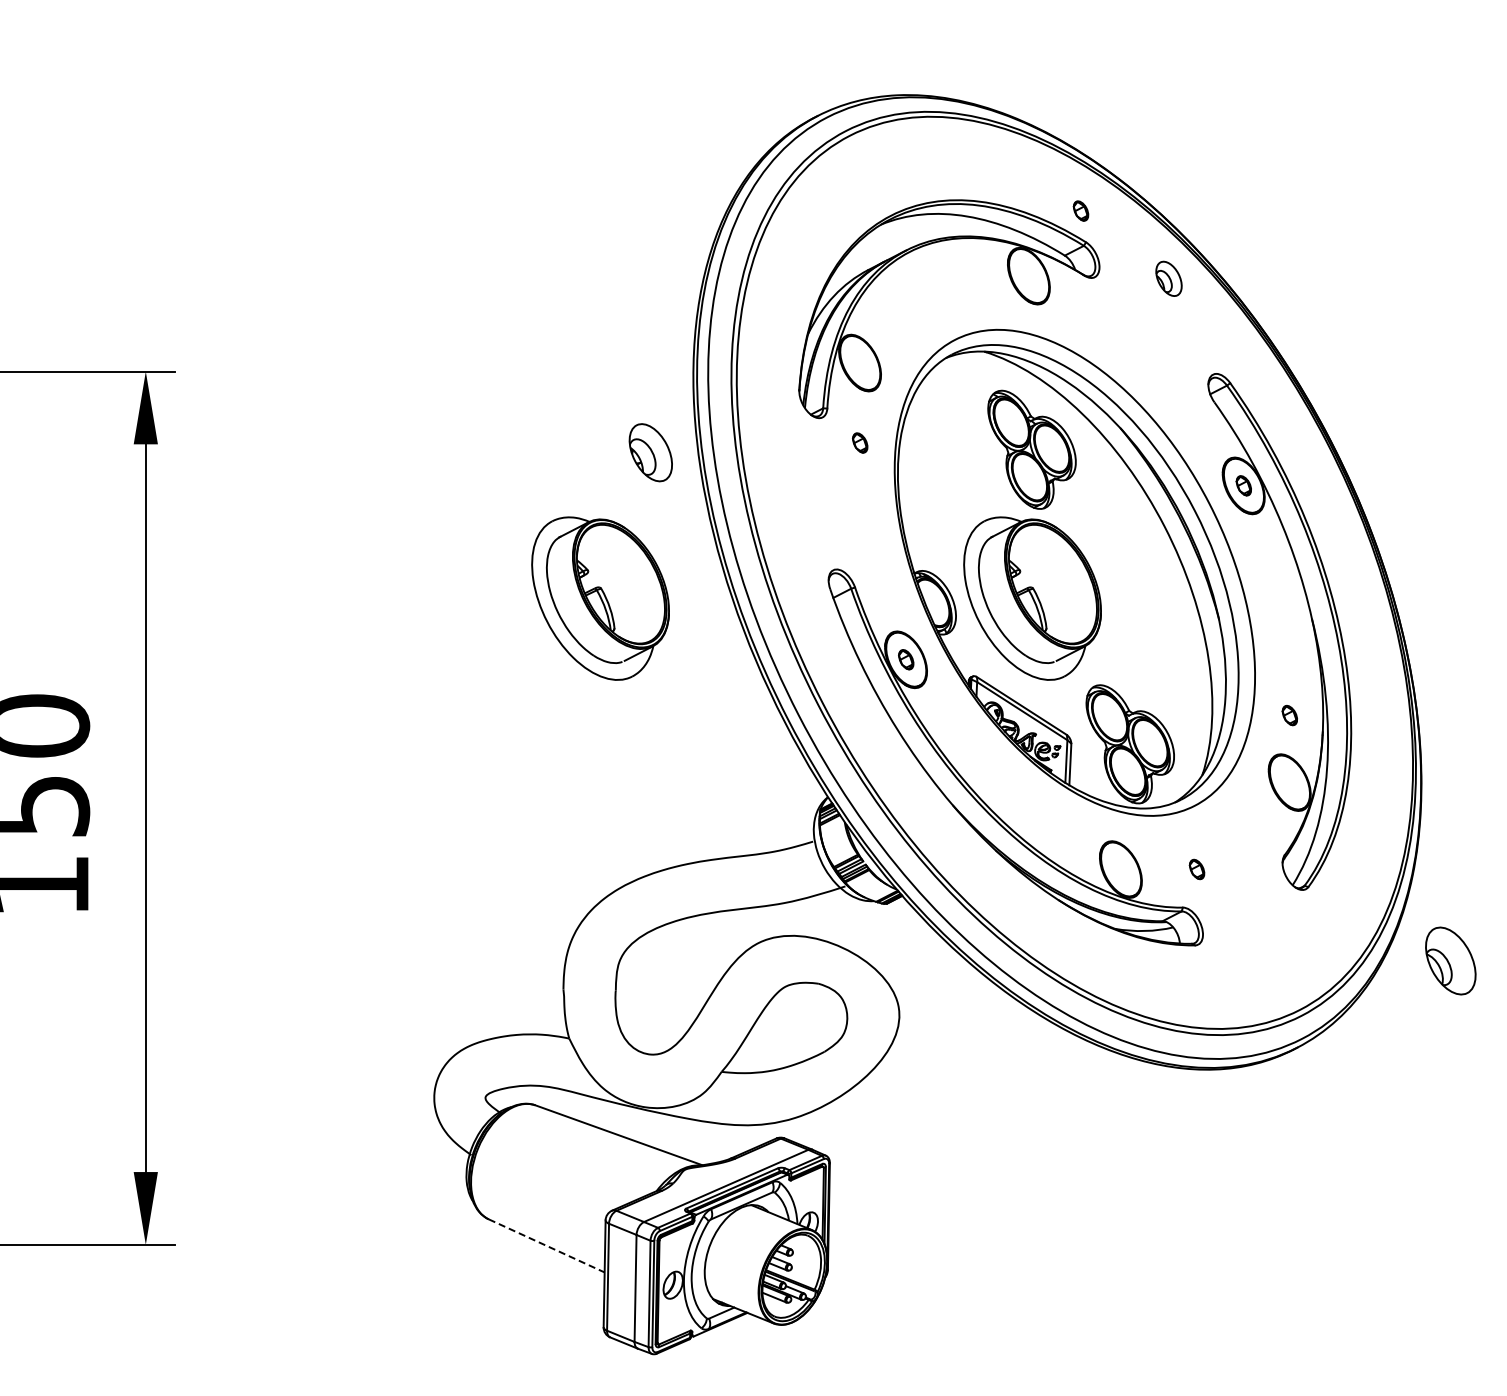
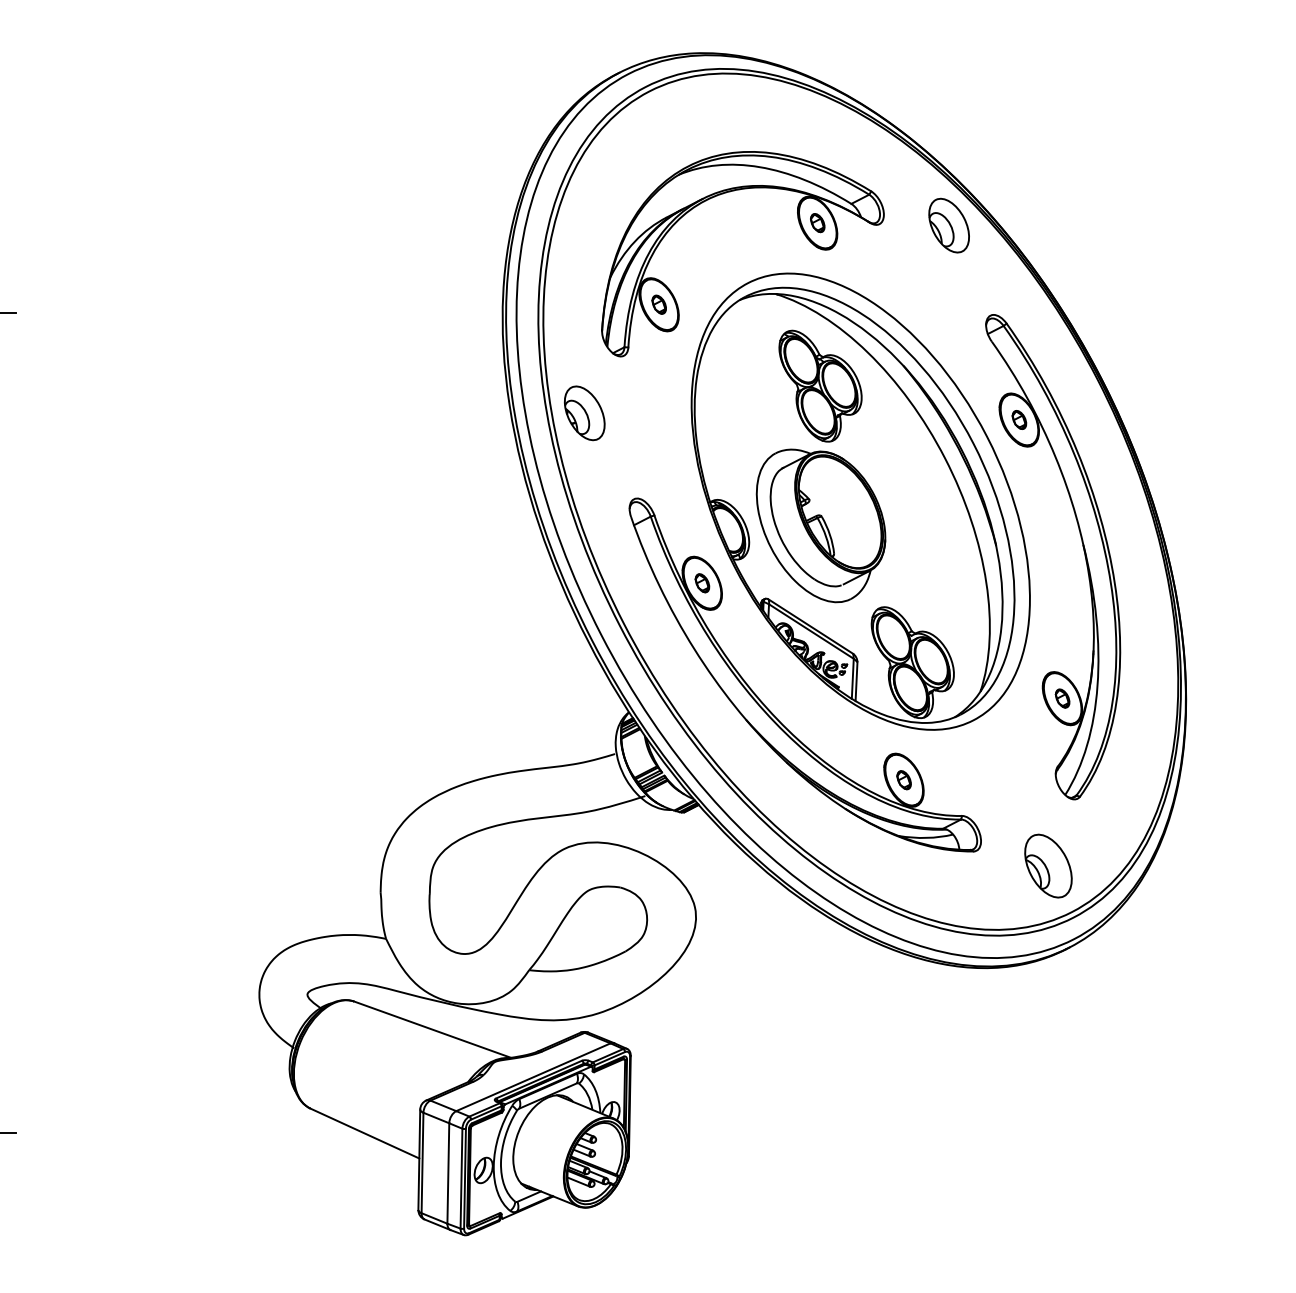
part: (1080, 210) -> (817, 222), moved
part: (1168, 278) -> (948, 225), size x1.67
part: (860, 442) -> (659, 304), moved
part: (650, 452) -> (584, 413), moved
part: (600, 598) -> (415, 525), removed
part: (1289, 715) -> (1062, 698), moved
part: (1196, 869) -> (903, 780), moved
part: (1450, 960) -> (1048, 865), moved
line: (546, 1245) -> (364, 1133), dashed -> solid

